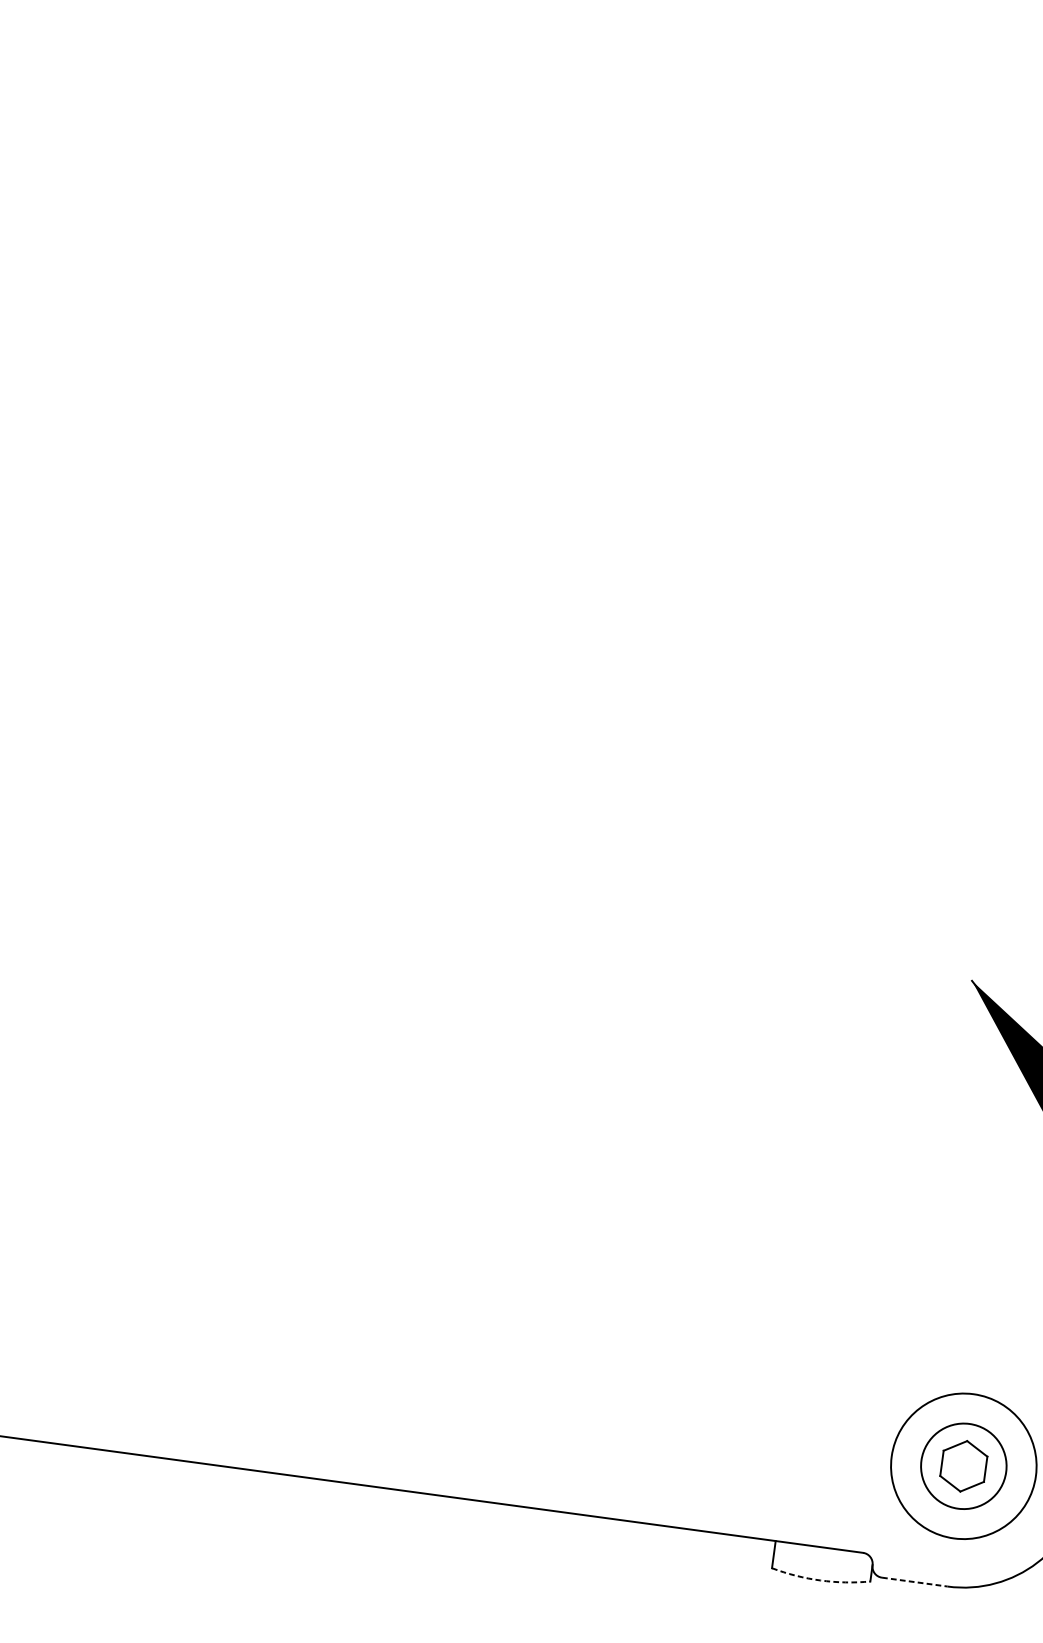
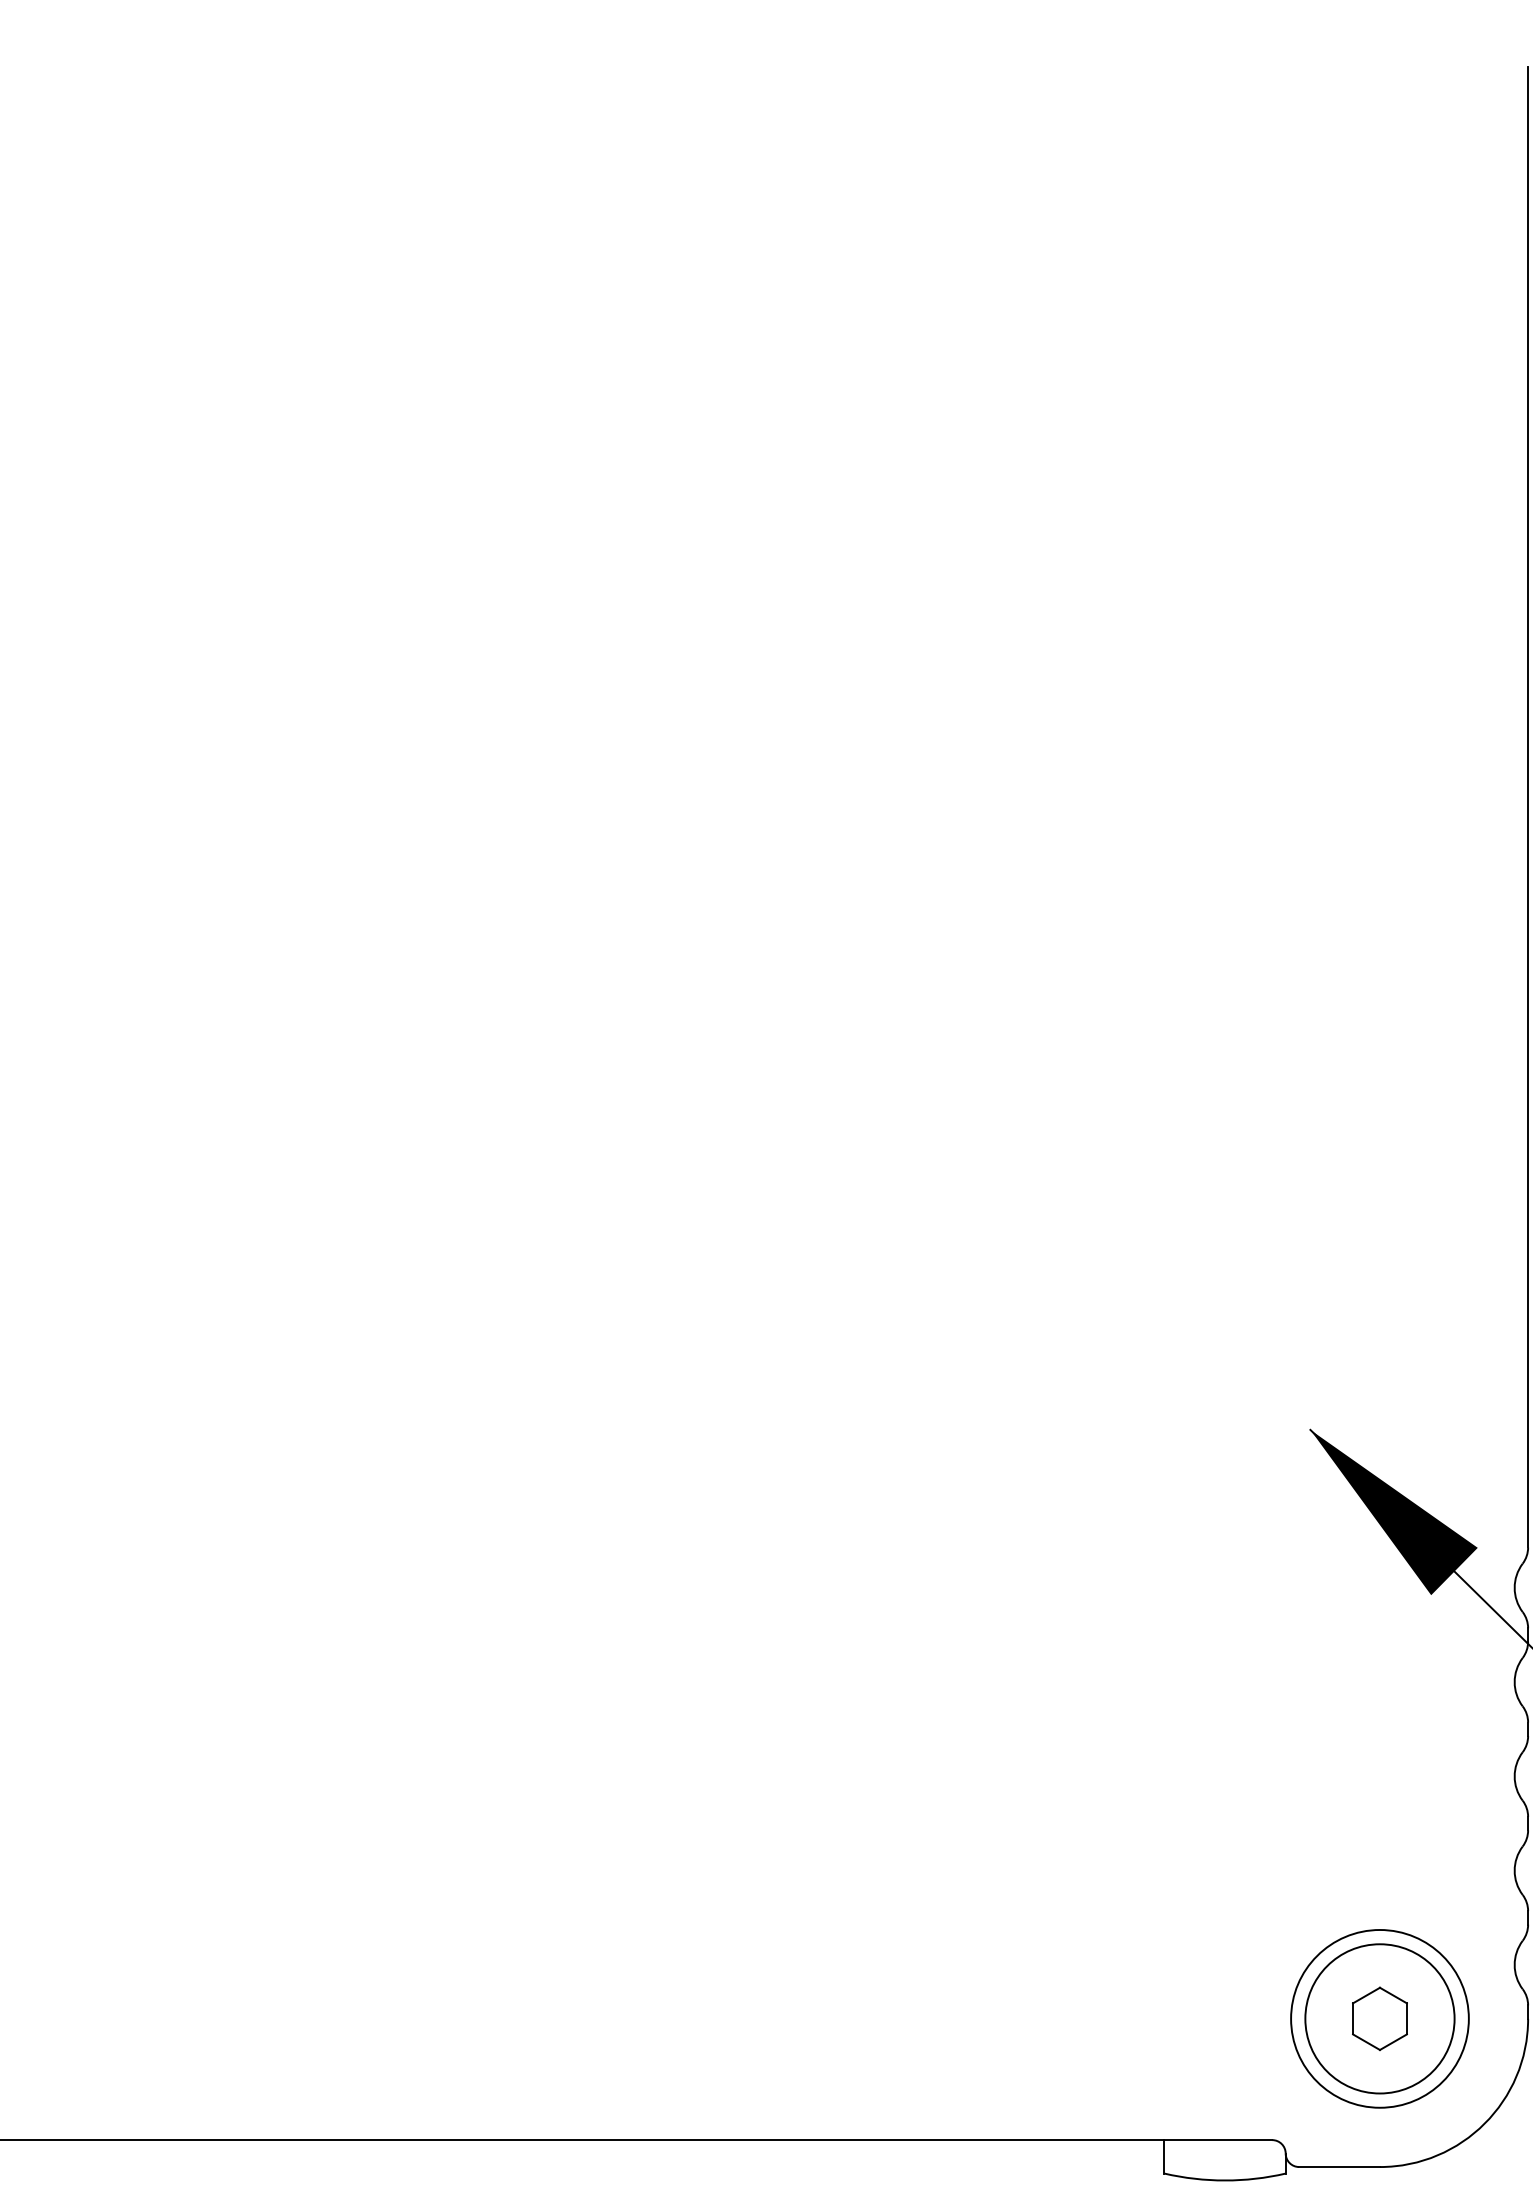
circle: (963, 1465) -> (1379, 2018), size x1.43
arc: (820, 1580) -> (1225, 2180), dashed -> solid
line: (915, 1582) -> (1340, 2167), dashed -> solid

